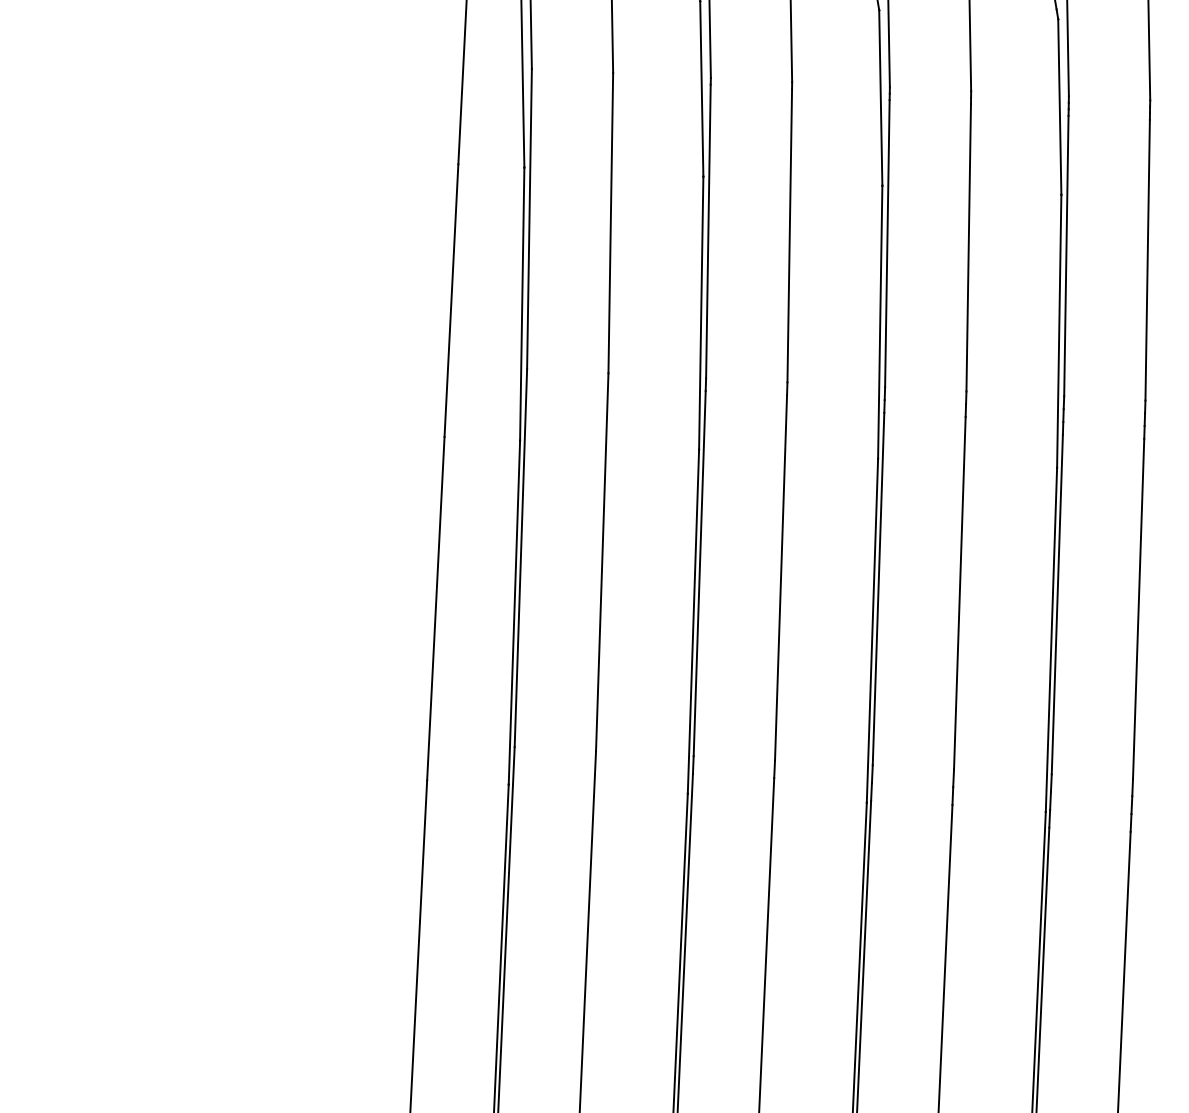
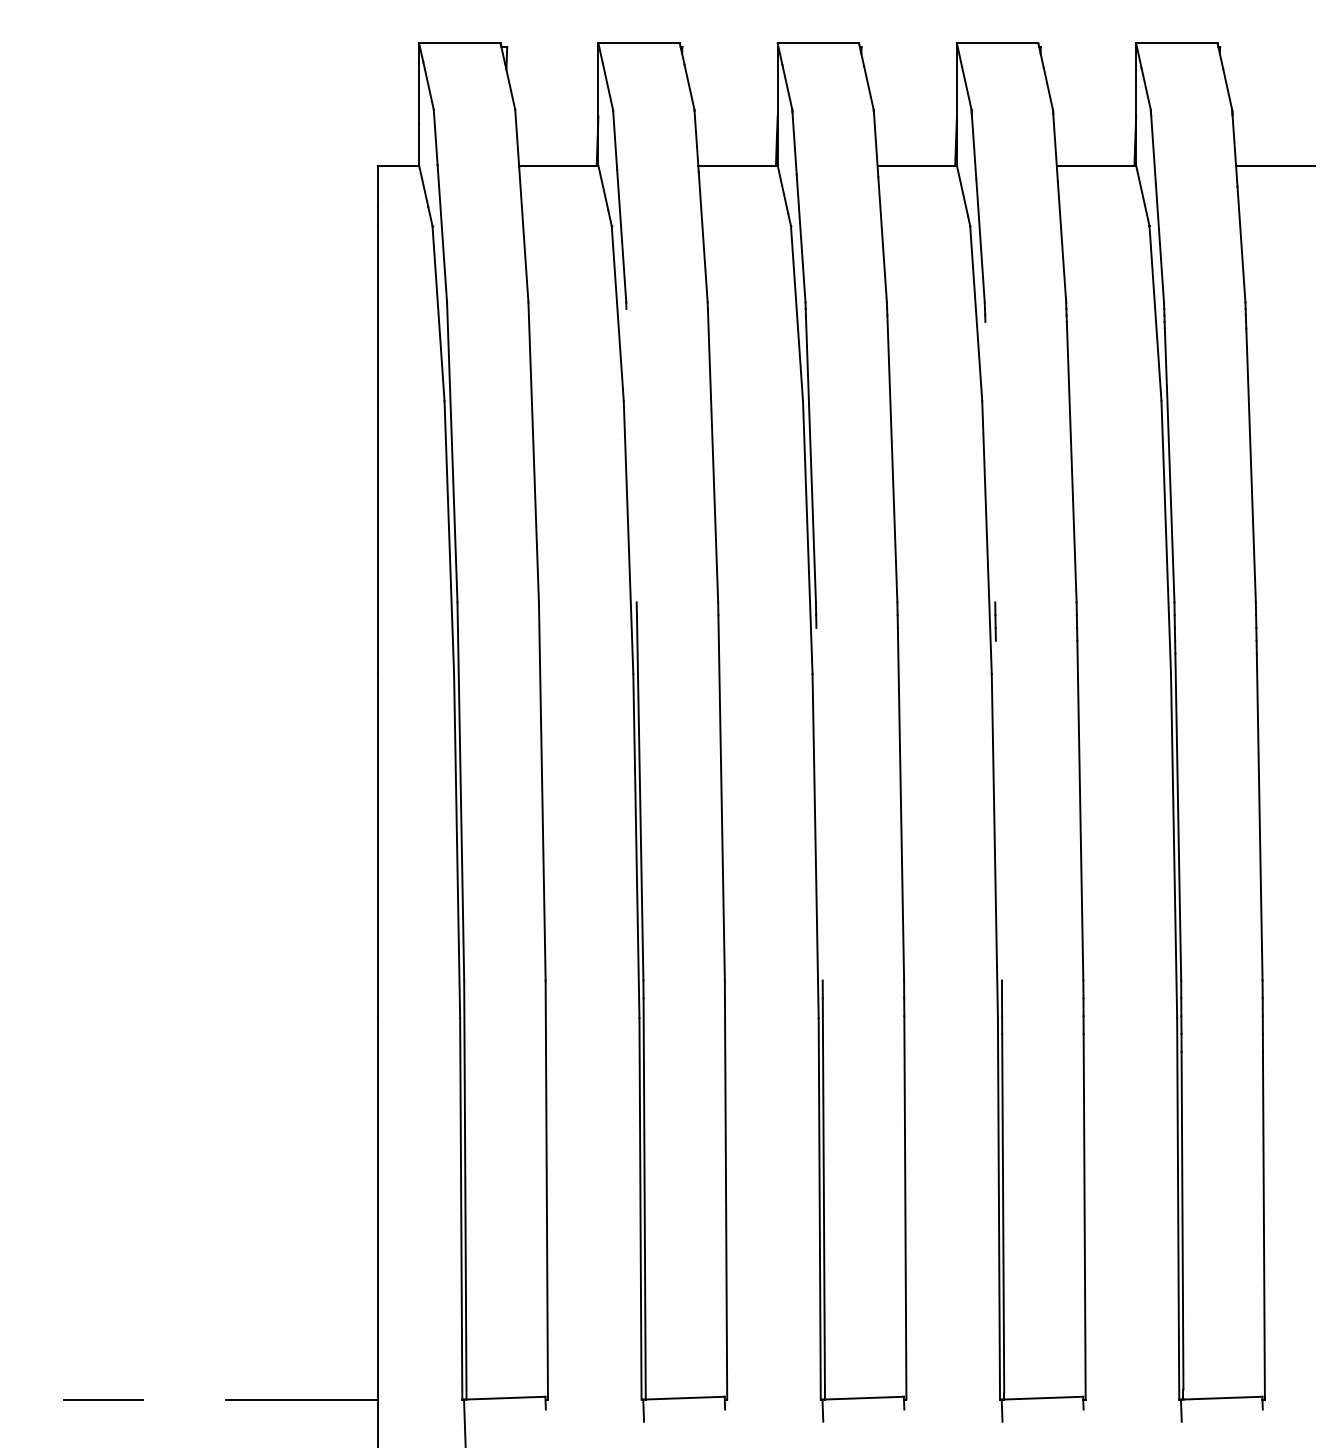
line: (708, 231) -> (631, 455), removed
line: (1066, 255) -> (990, 461), removed
line: (878, 588) -> (819, 803), removed
line: (1056, 604) -> (998, 810), removed

